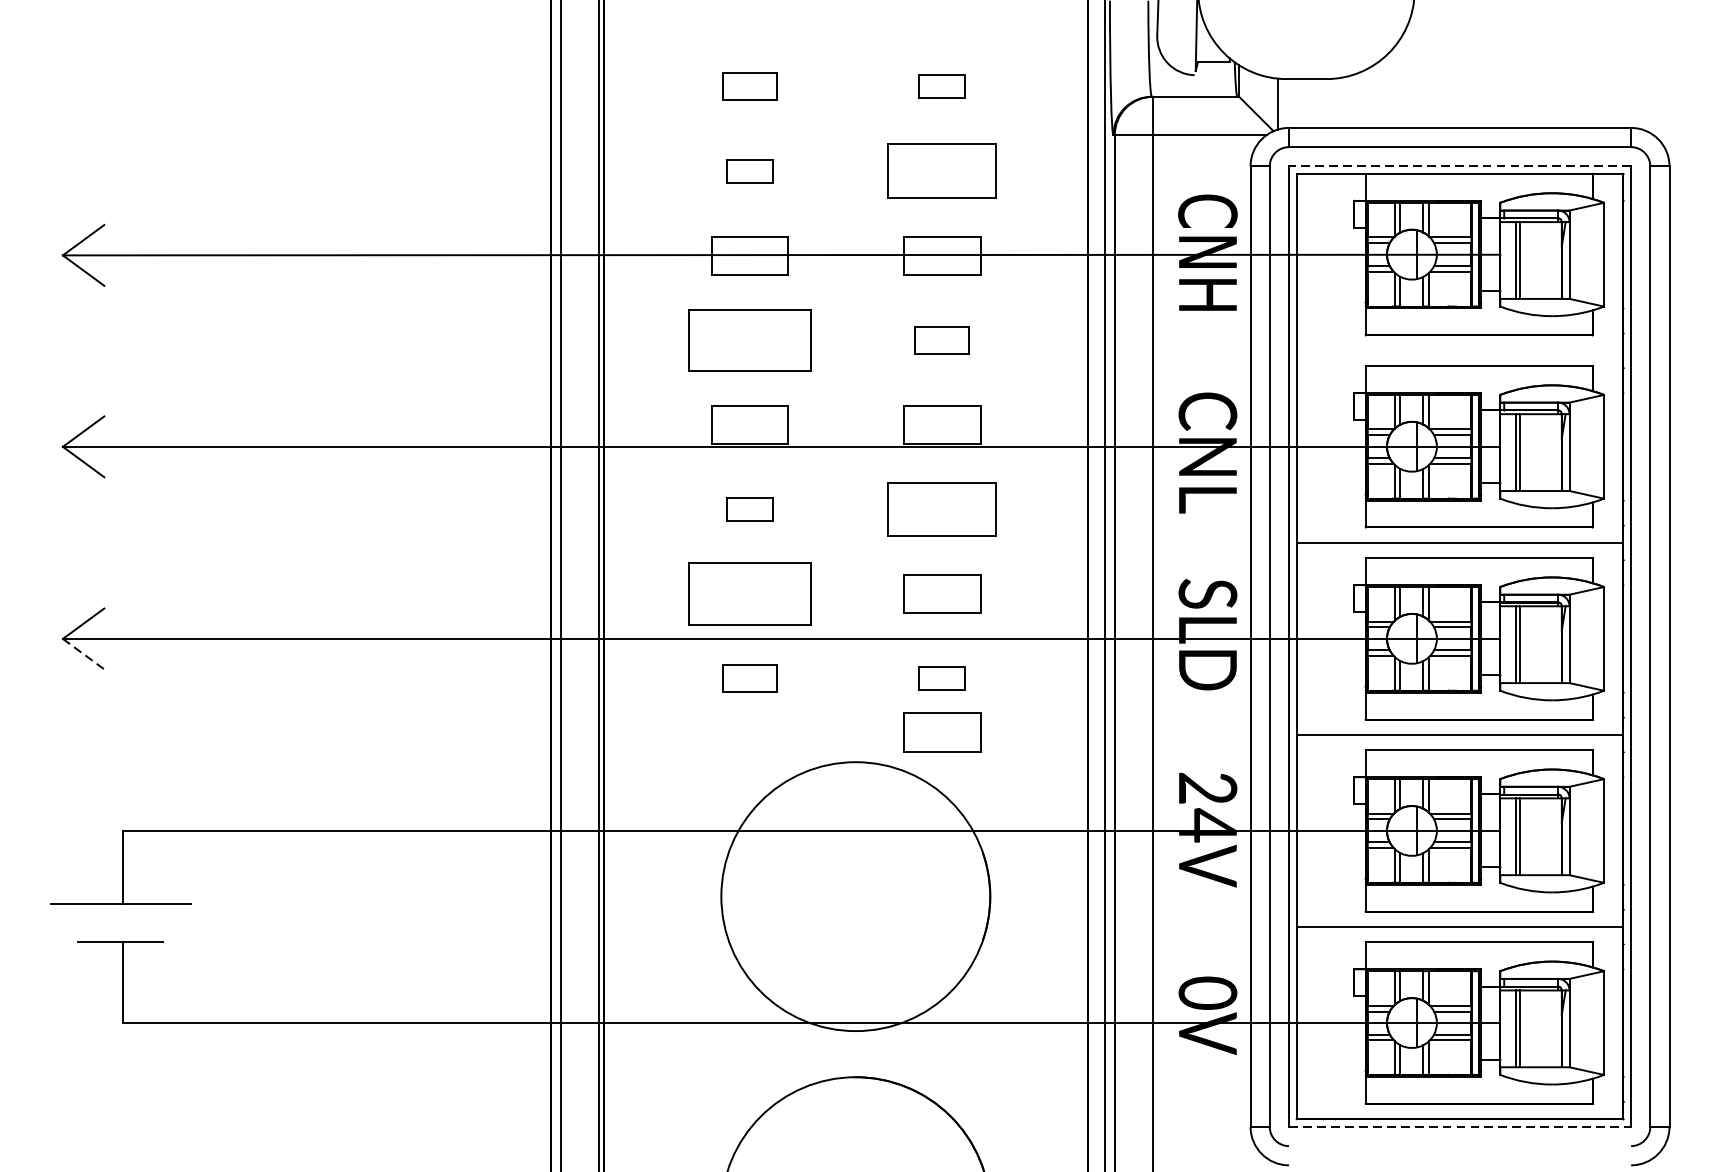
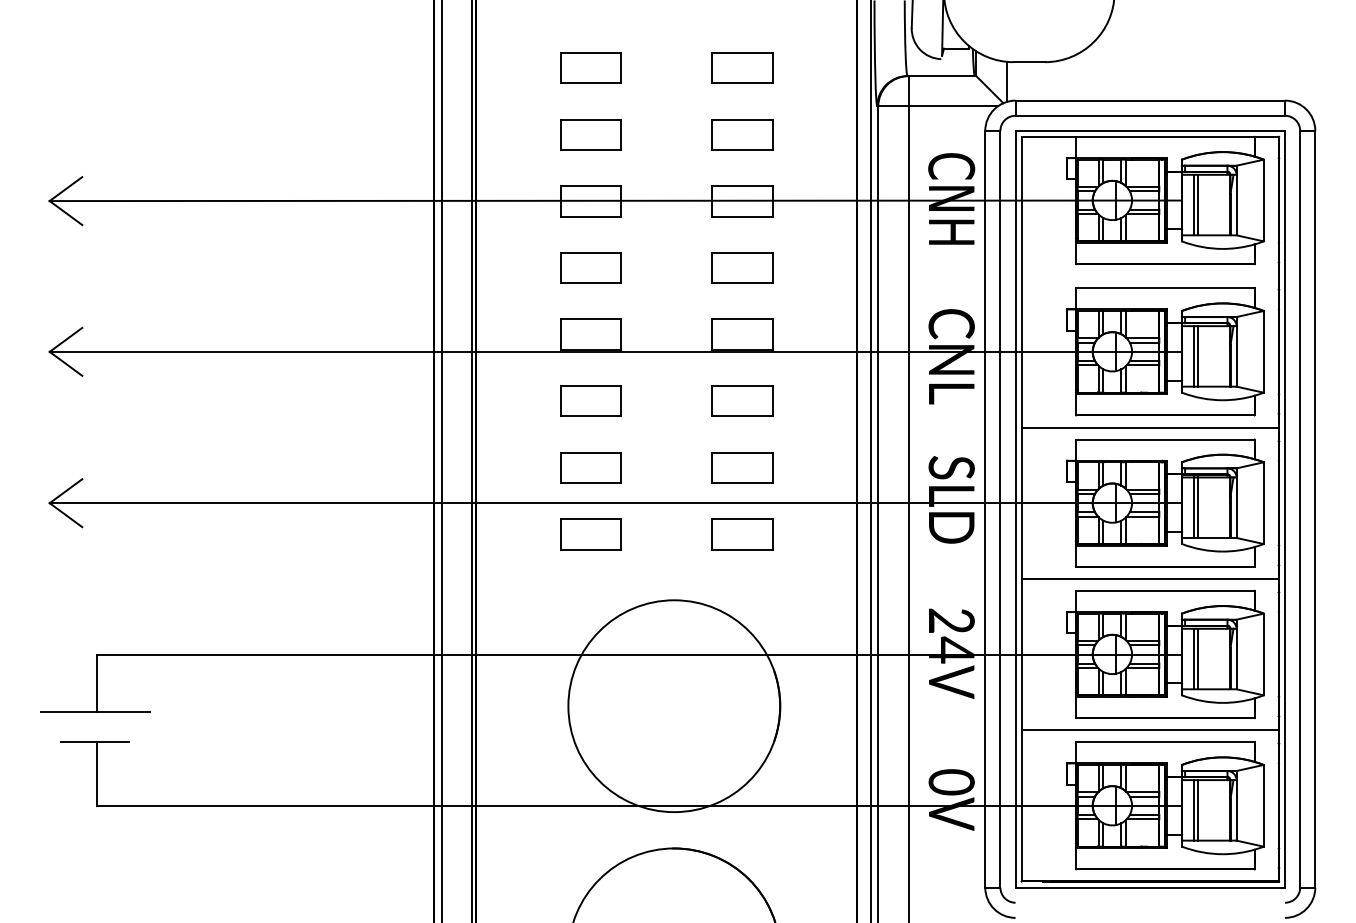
part: (749, 85) -> (590, 67), size x1.43
part: (942, 85) -> (742, 67), size x1.67
line: (1460, 165) -> (1150, 130), dashed -> solid
part: (749, 170) -> (590, 134), size x1.67
part: (942, 170) -> (742, 134), size x0.71
part: (749, 339) -> (590, 267), size x0.62
part: (942, 339) -> (742, 267), size x1.43
part: (749, 508) -> (590, 400), size x1.67
part: (942, 508) -> (742, 400), size x0.71
part: (749, 593) -> (590, 467), size x0.62
line: (84, 654) -> (66, 515), dashed -> solid
part: (749, 678) -> (590, 534), size x1.43
part: (942, 678) -> (742, 534), size x1.67
part: (942, 731) -> (742, 576), removed
line: (1460, 1126) -> (1150, 887), dashed -> solid

